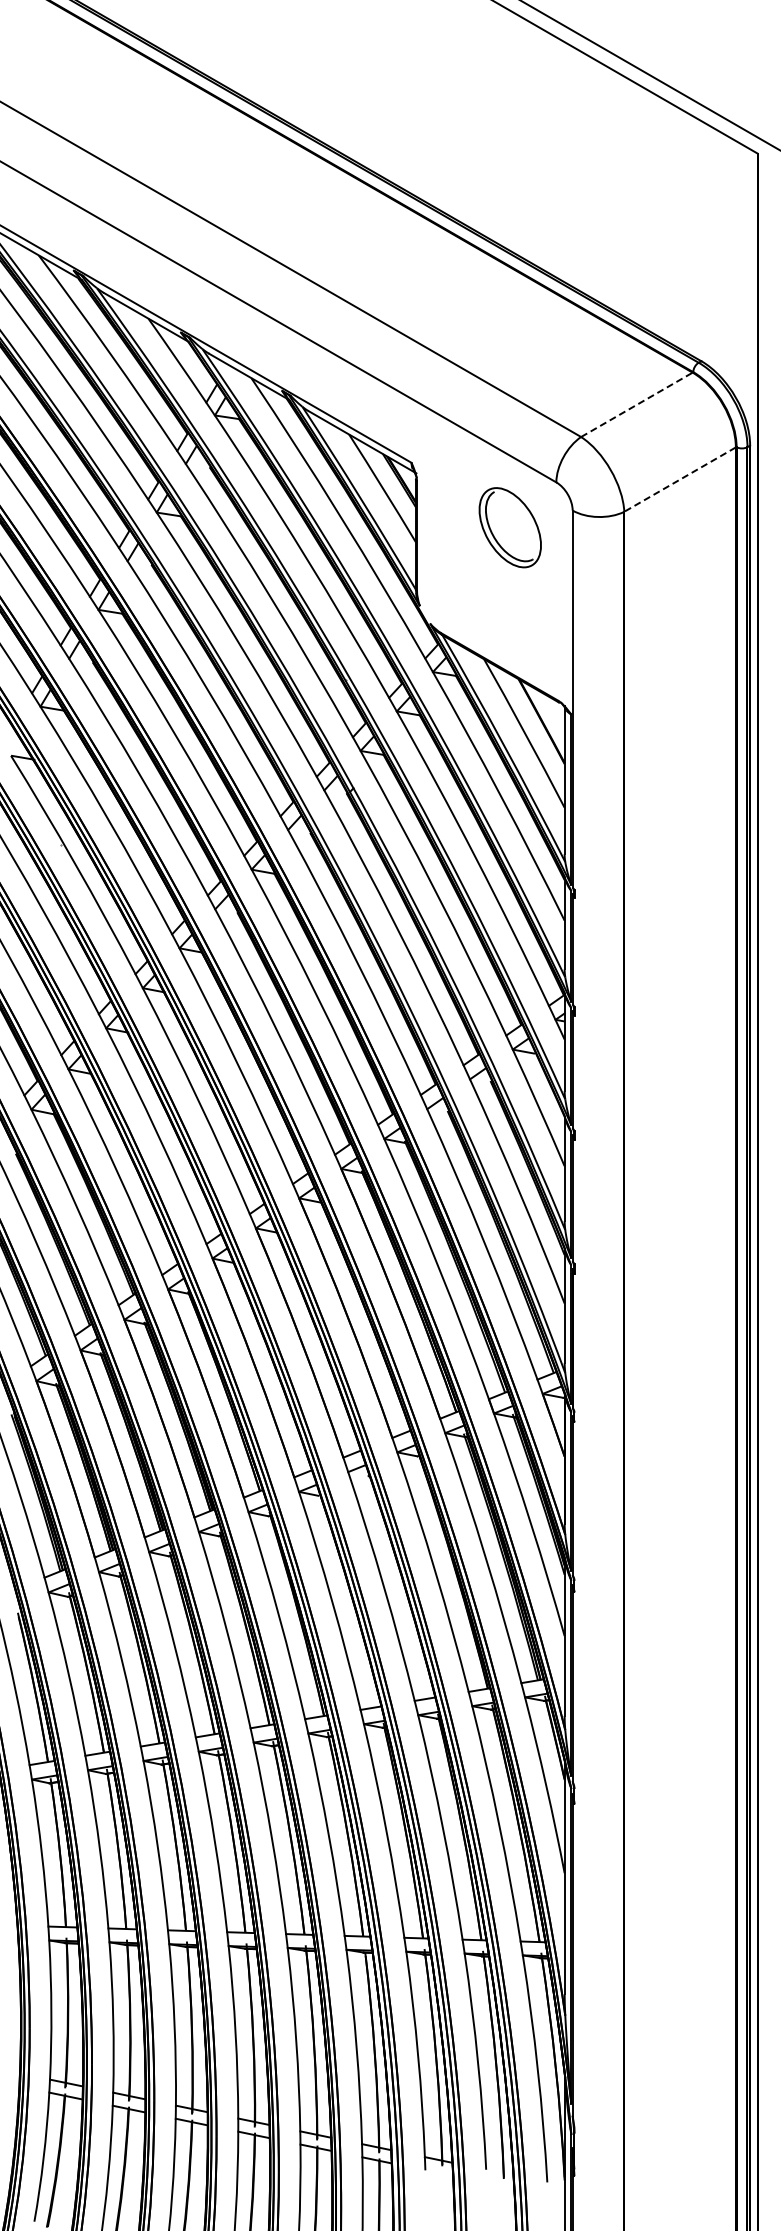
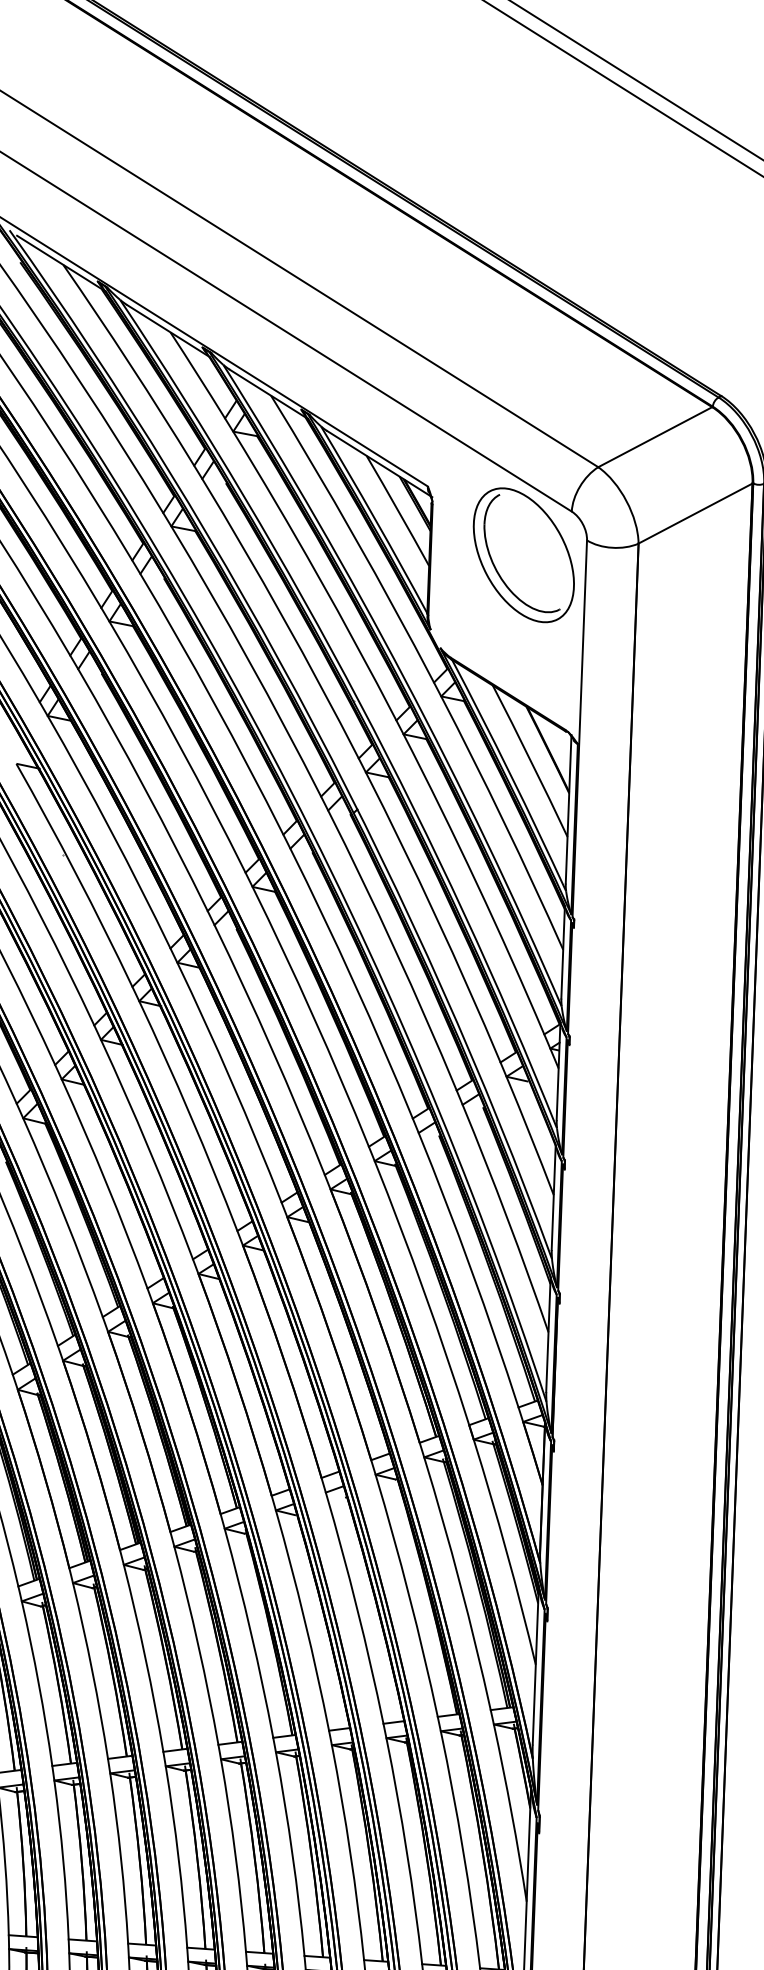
line: (637, 404) -> (655, 436), dashed -> solid
line: (679, 479) -> (694, 513), dashed -> solid
part: (510, 527) -> (524, 554), size x1.67

